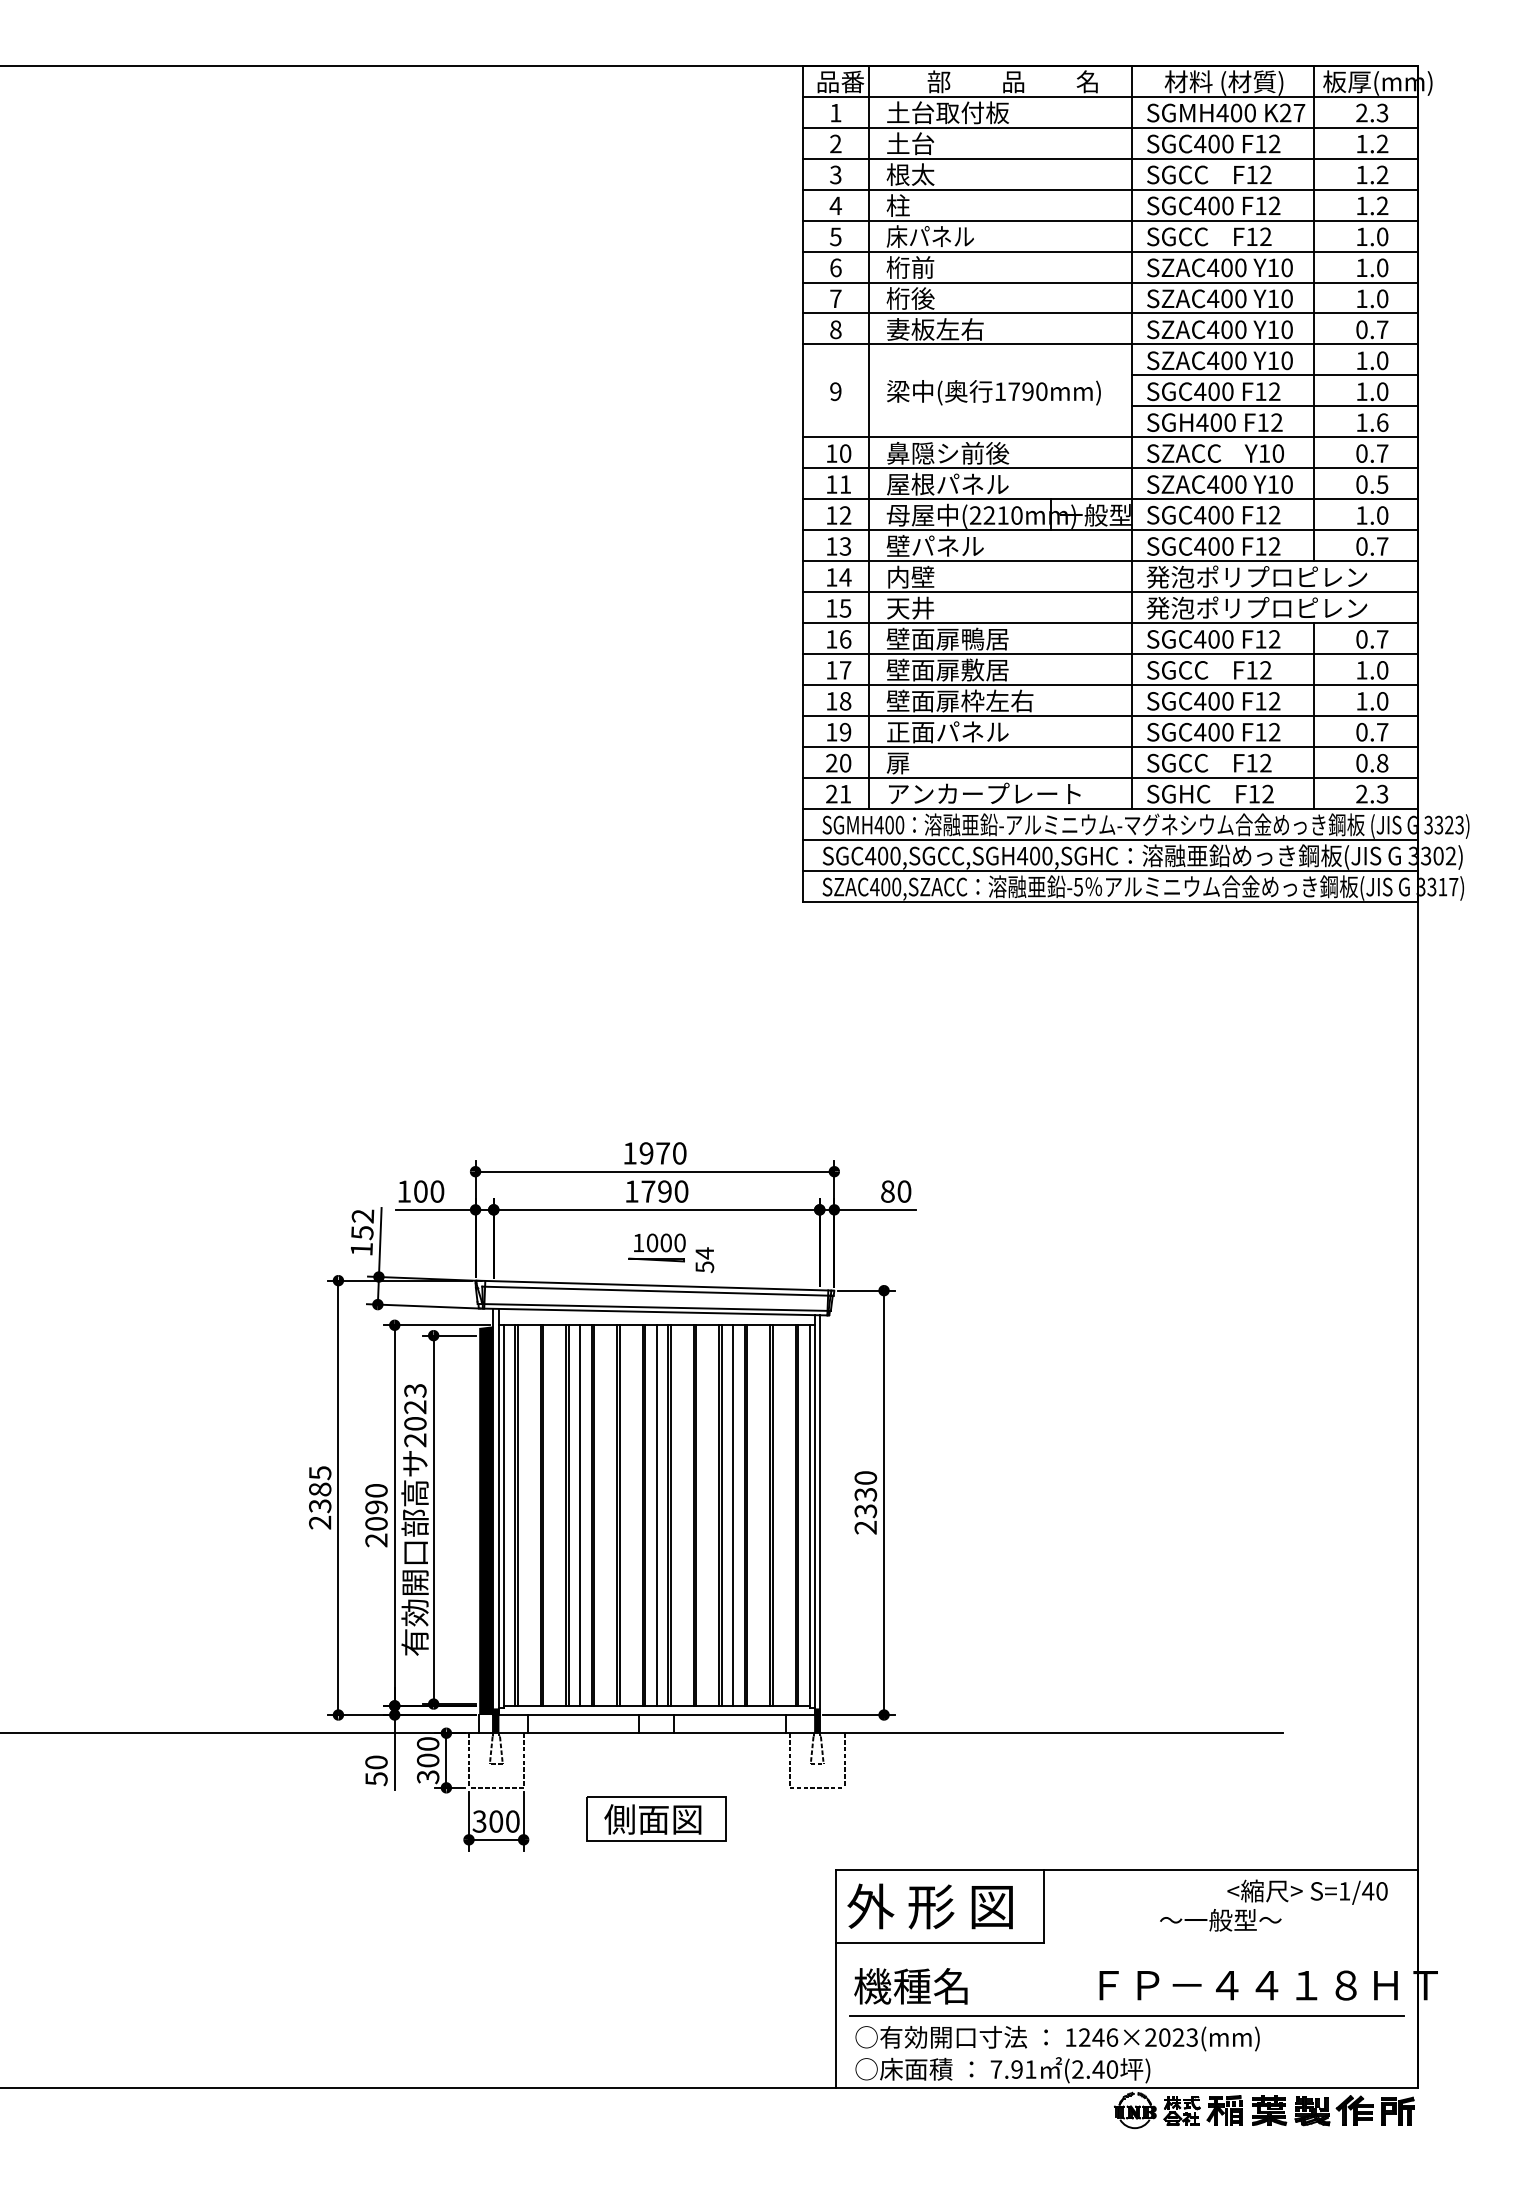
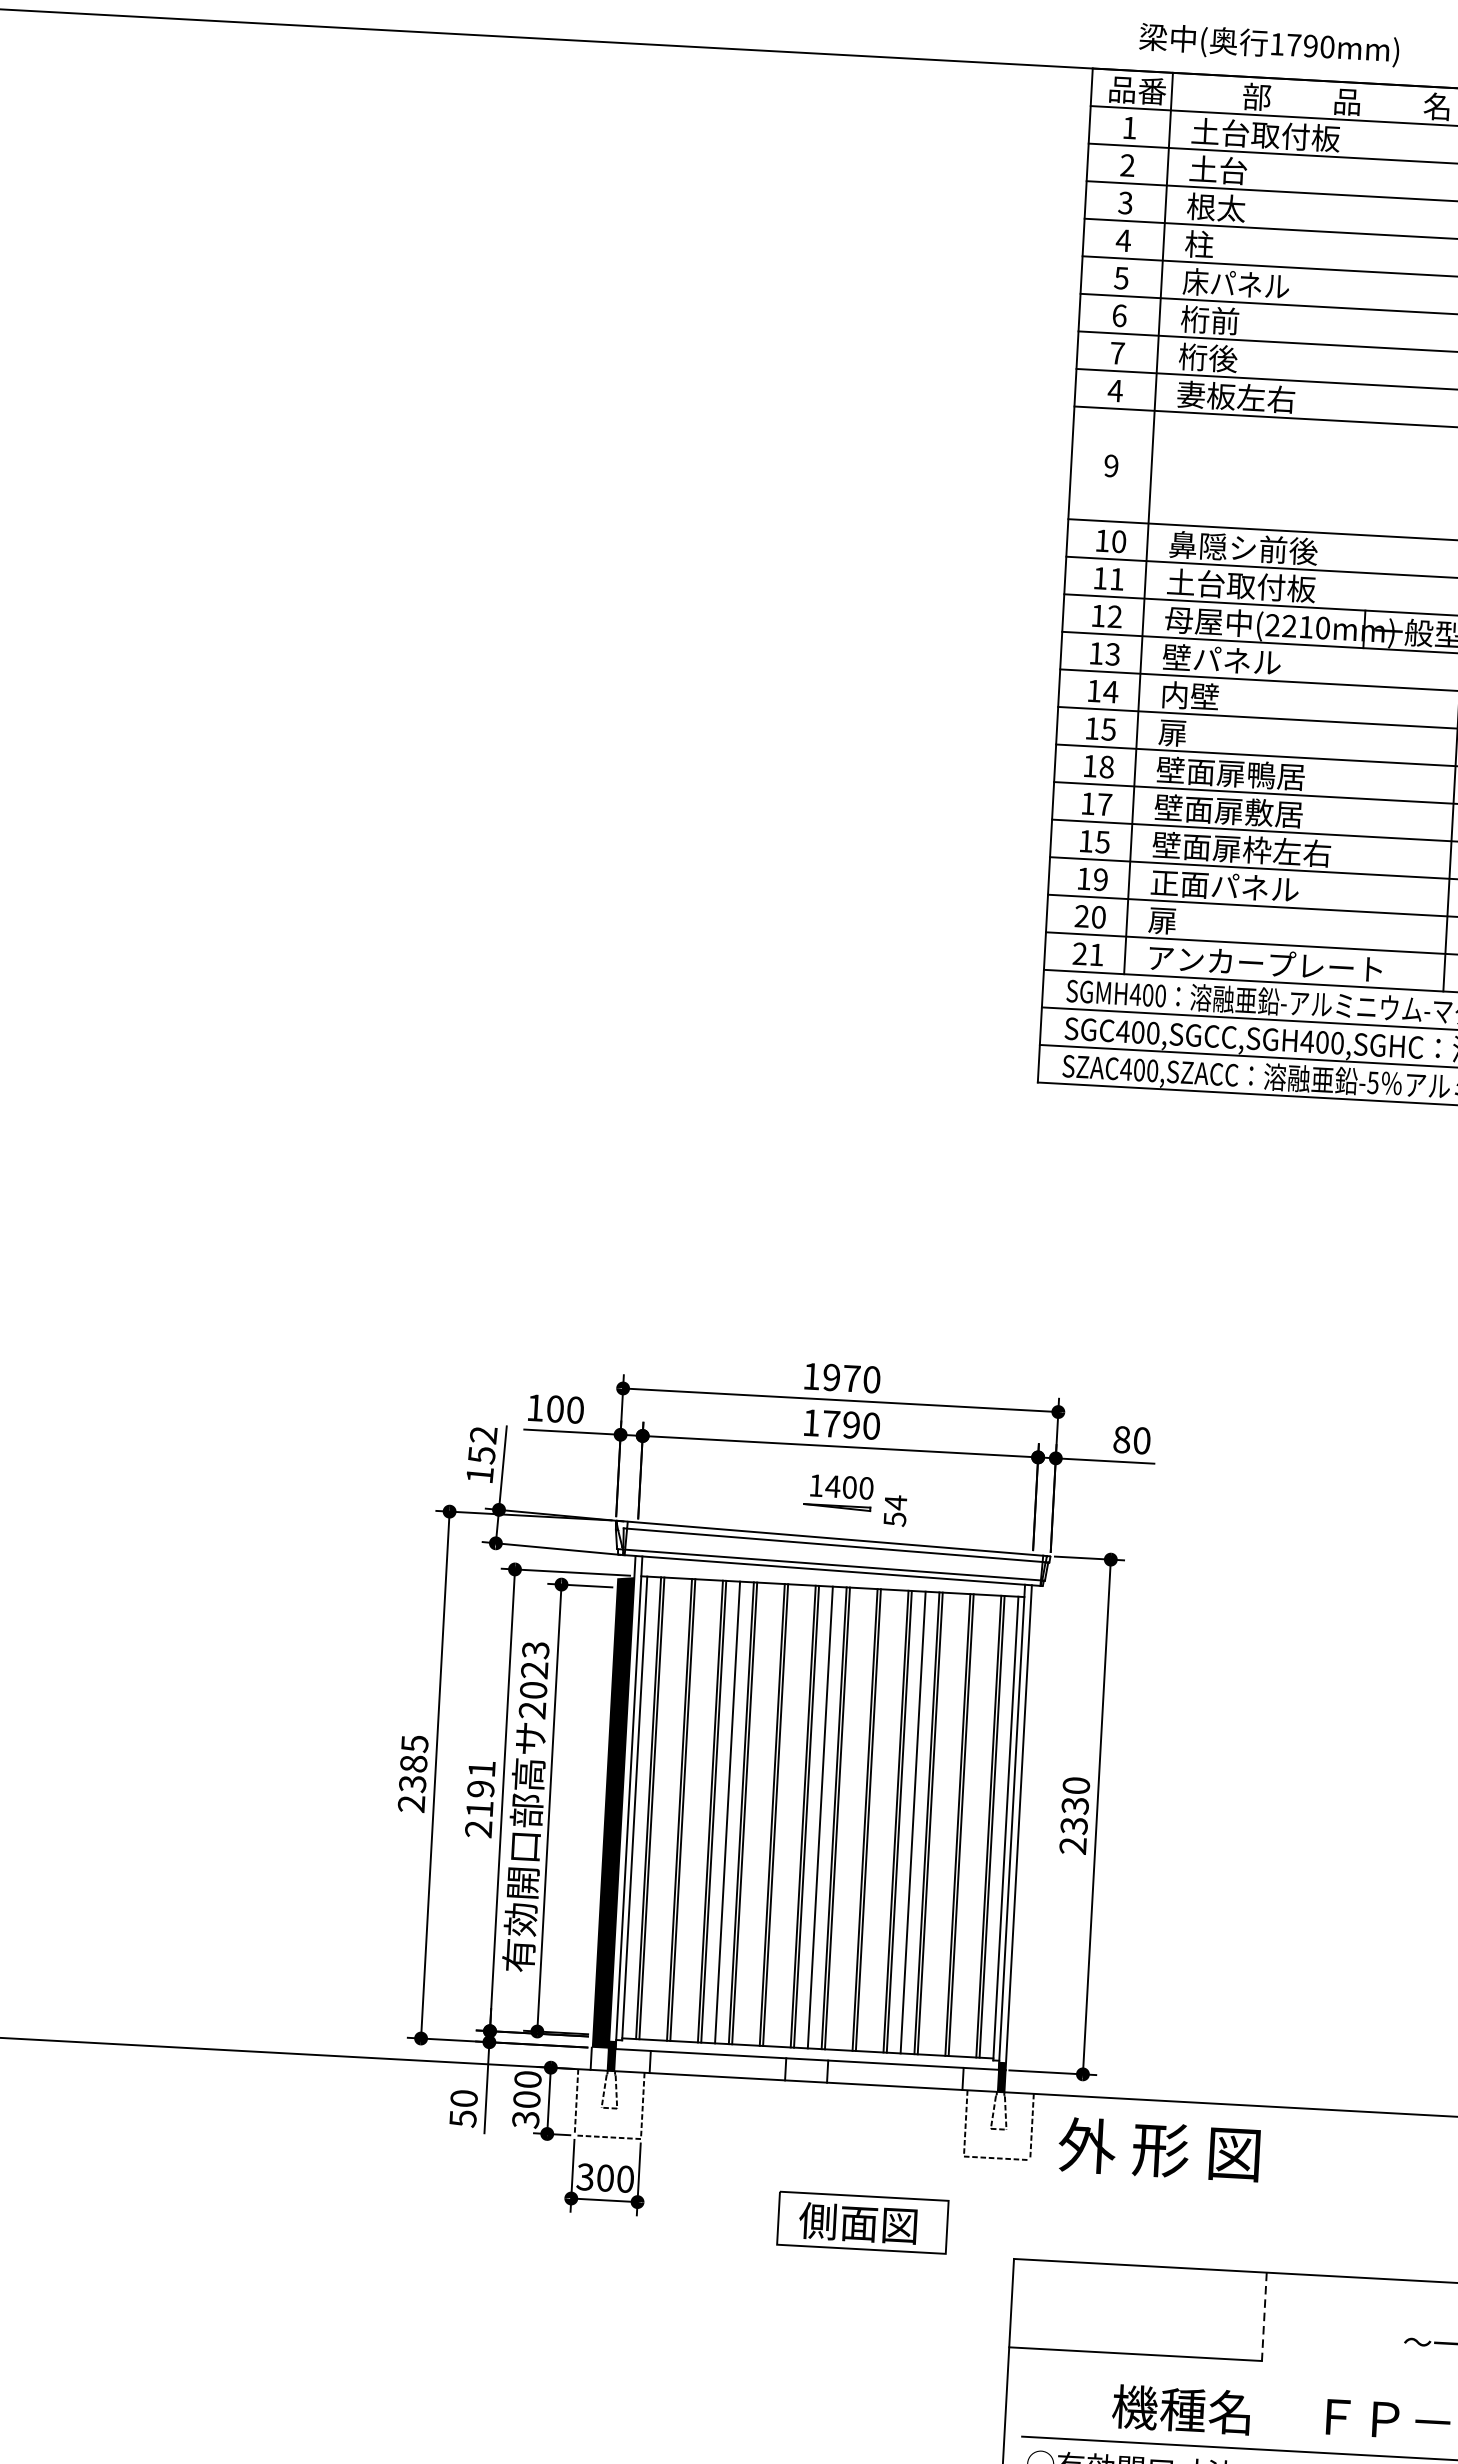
text: (835, 329) -> (1115, 390), 8 -> 4
text: (993, 392) -> (1268, 44), moved
text: (948, 483) -> (1242, 584), 屋根パネル -> 土台取付板
text: (910, 607) -> (1187, 732), 天井 -> 扉
text: (845, 639) -> (1106, 767), 16 -> 18
text: (845, 701) -> (1102, 842), 18 -> 15
text: (652, 1242) -> (833, 1485), 1000 -> 1400
text: (376, 1507) -> (480, 1789), 2090 -> 2191
part: (656, 1818) -> (862, 2222), moved
text: (929, 1906) -> (1158, 2149), moved
line: (1043, 1906) -> (1263, 2317), solid -> dashed
text: (910, 1986) -> (1180, 2409), moved

